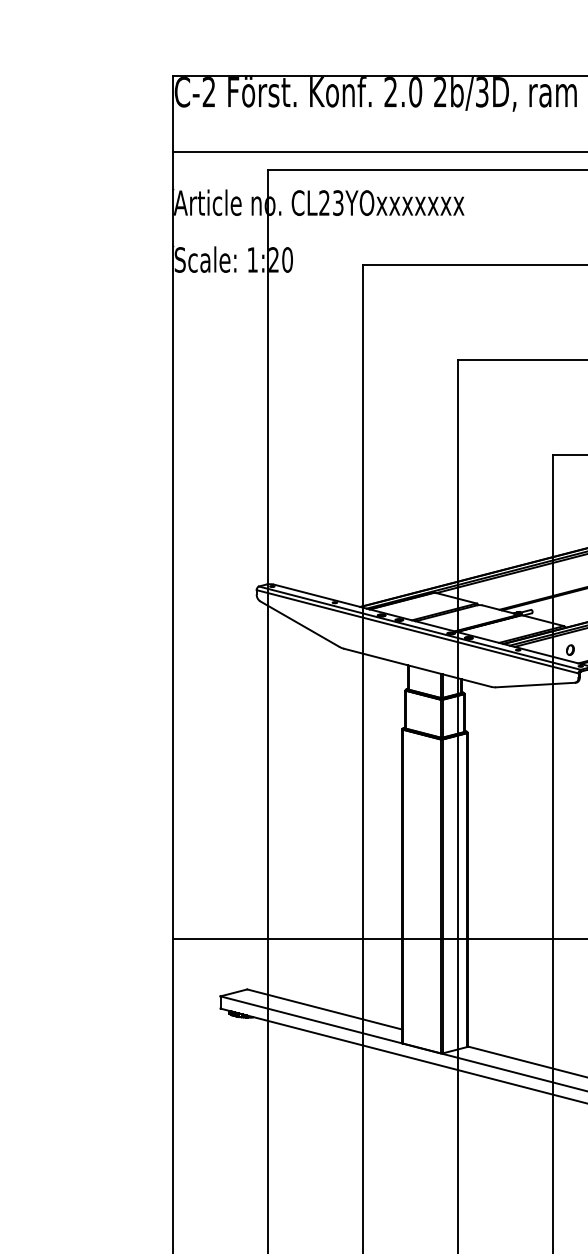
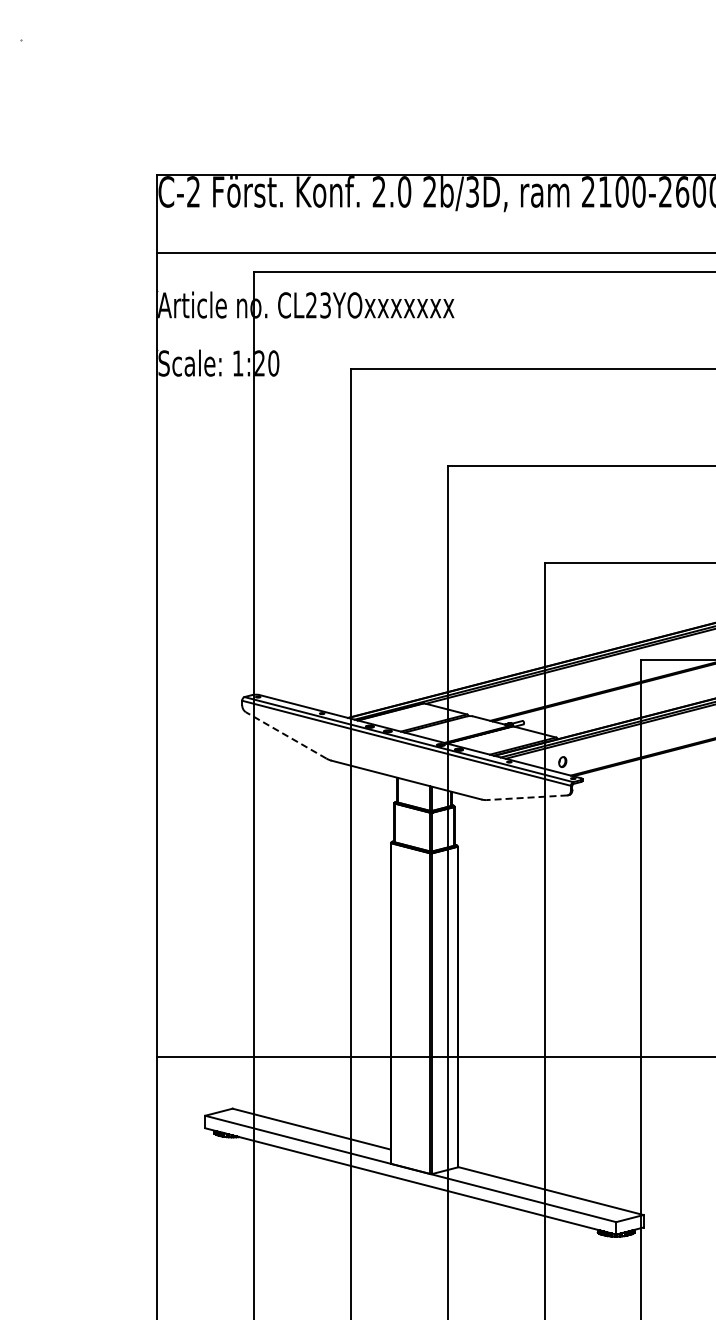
line: (300, 624) -> (286, 735), solid -> dashed
line: (534, 684) -> (526, 797), solid -> dashed

